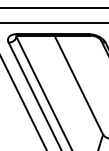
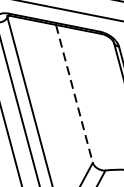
line: (79, 85) -> (75, 94), solid -> dashed

